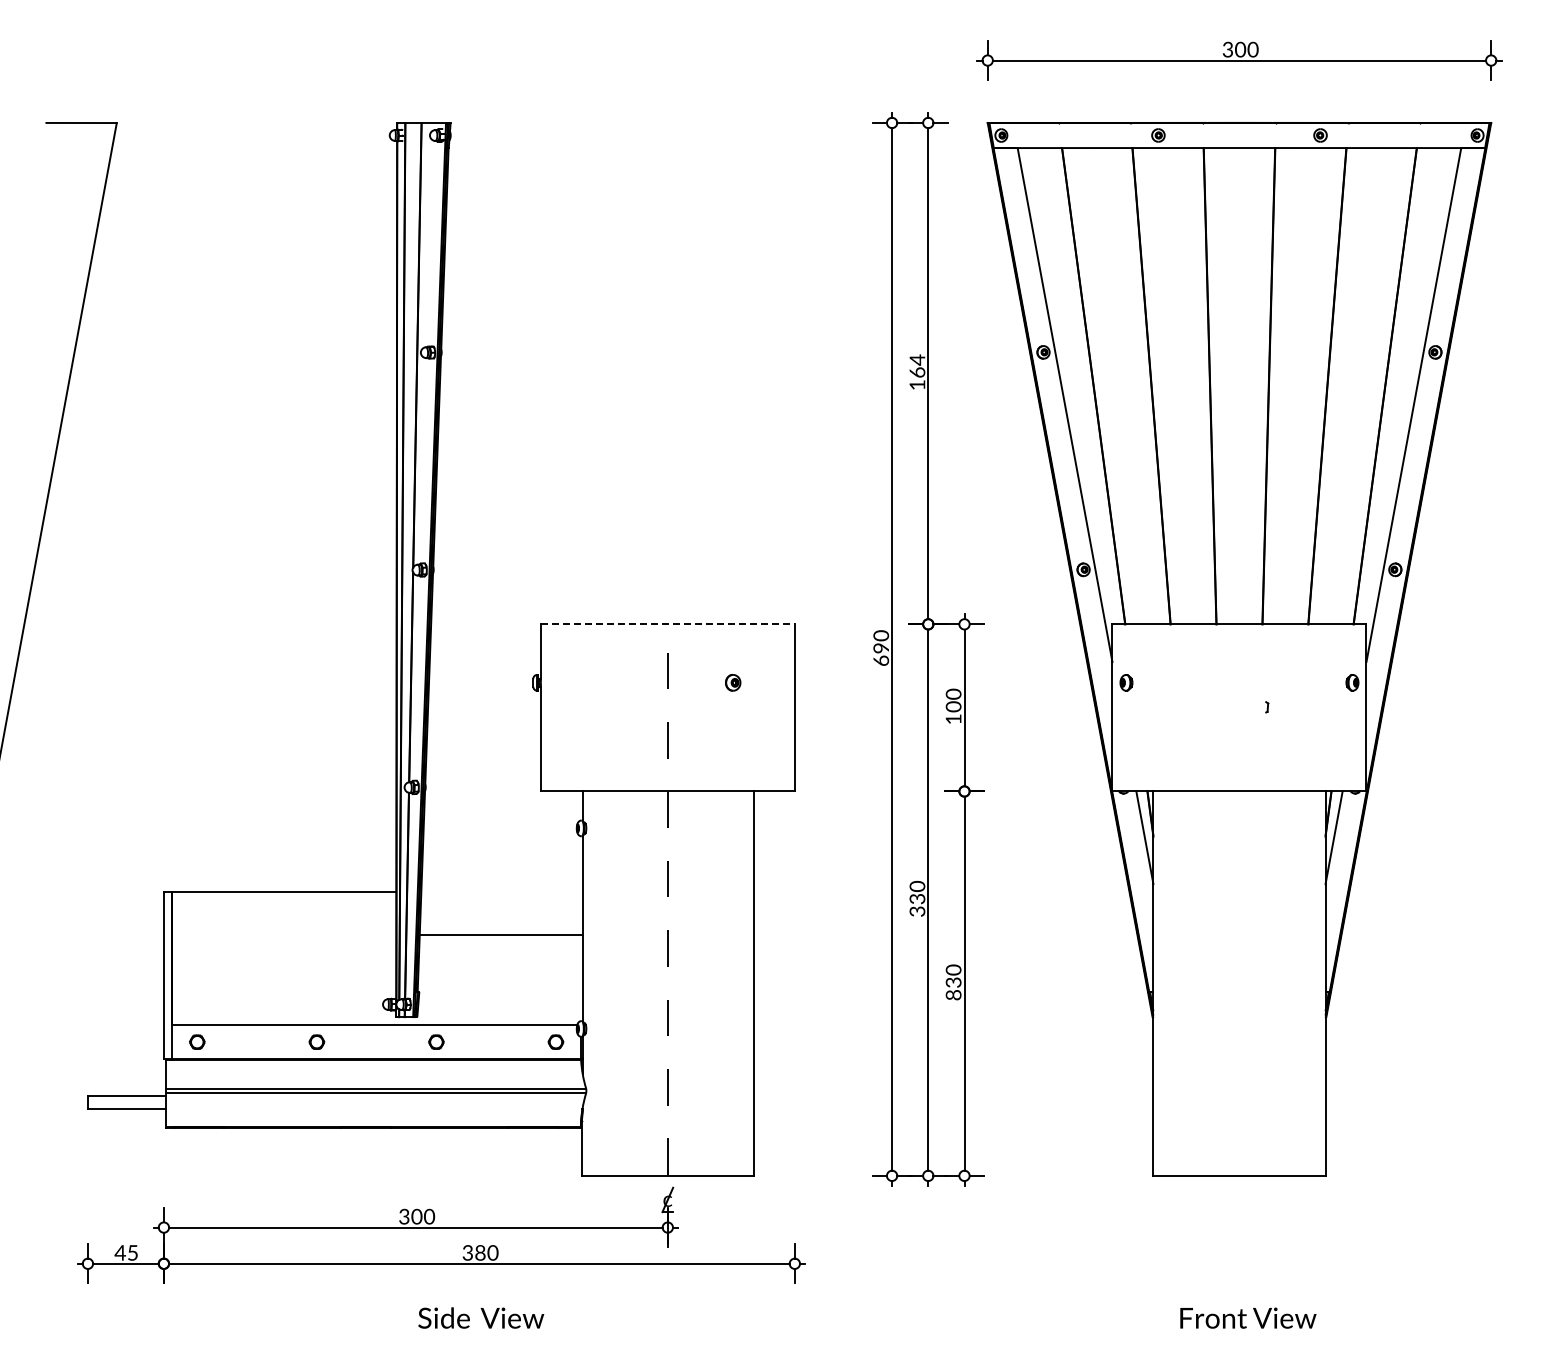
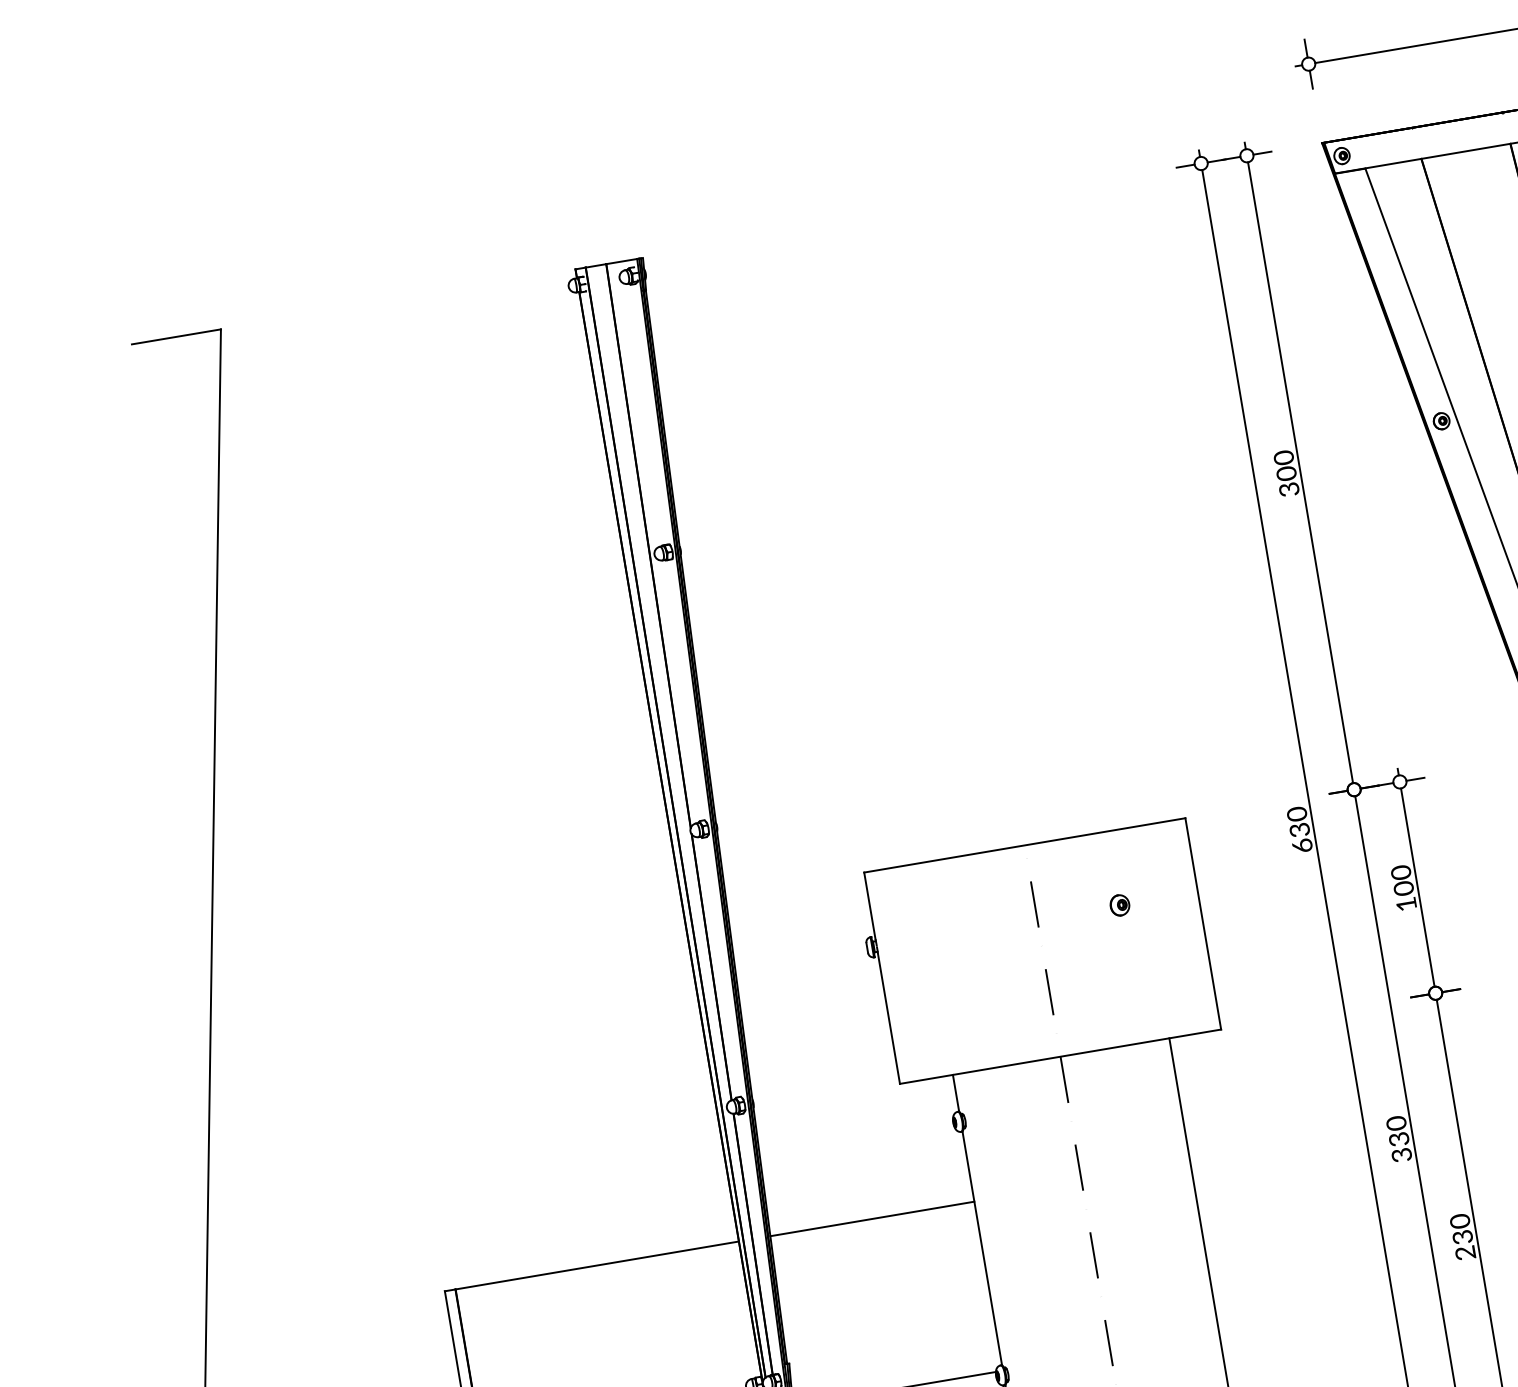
text: (917, 372) -> (1286, 473), 164 -> 300
line: (668, 624) -> (1025, 845), dashed -> solid
text: (881, 648) -> (1300, 830), 690 -> 630
line: (501, 934) -> (871, 1218), moved
text: (954, 995) -> (1466, 1253), 830 -> 230

